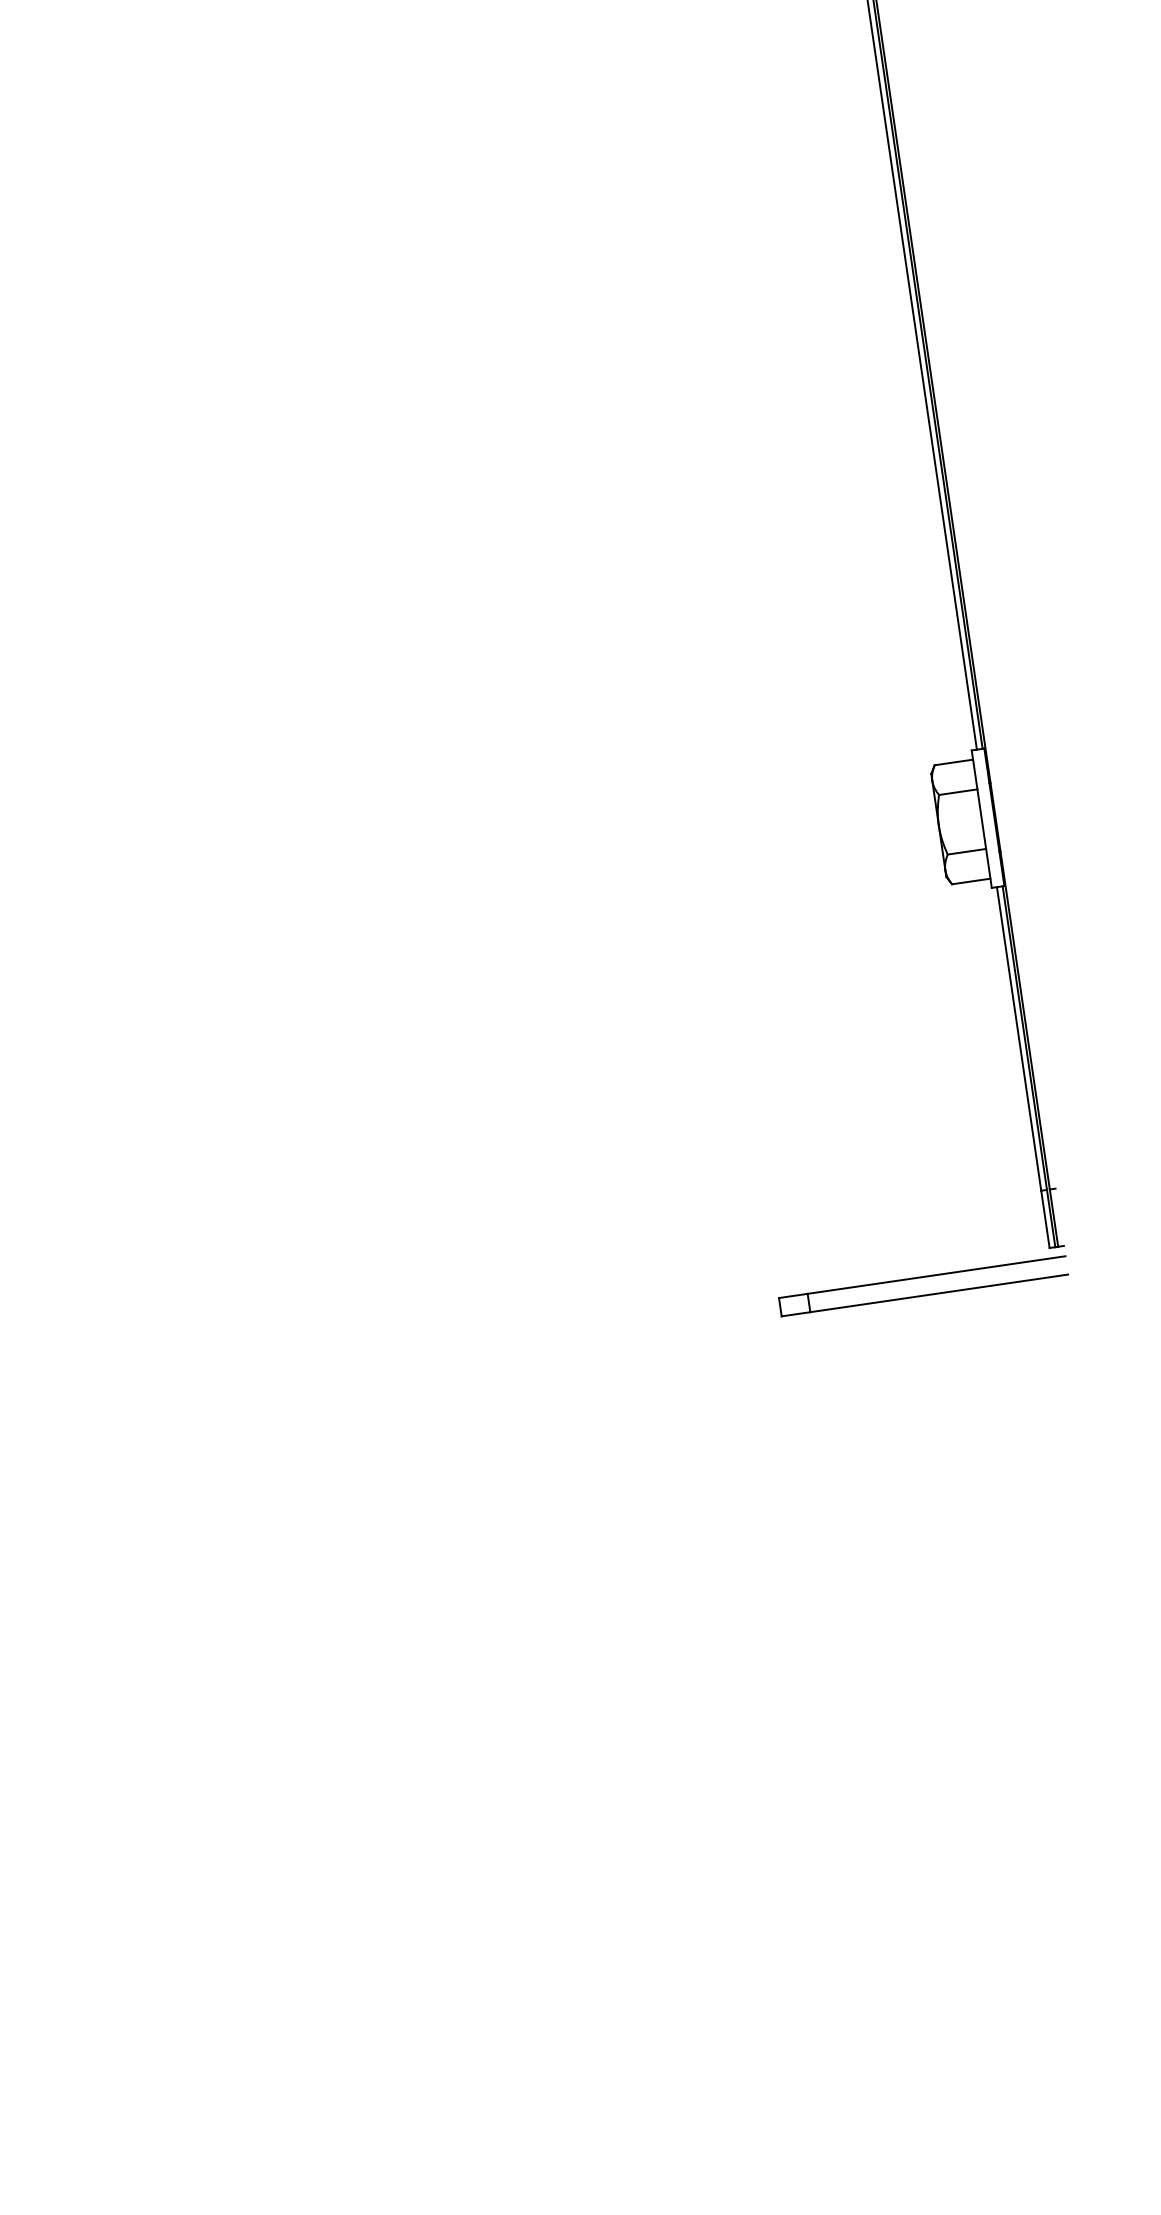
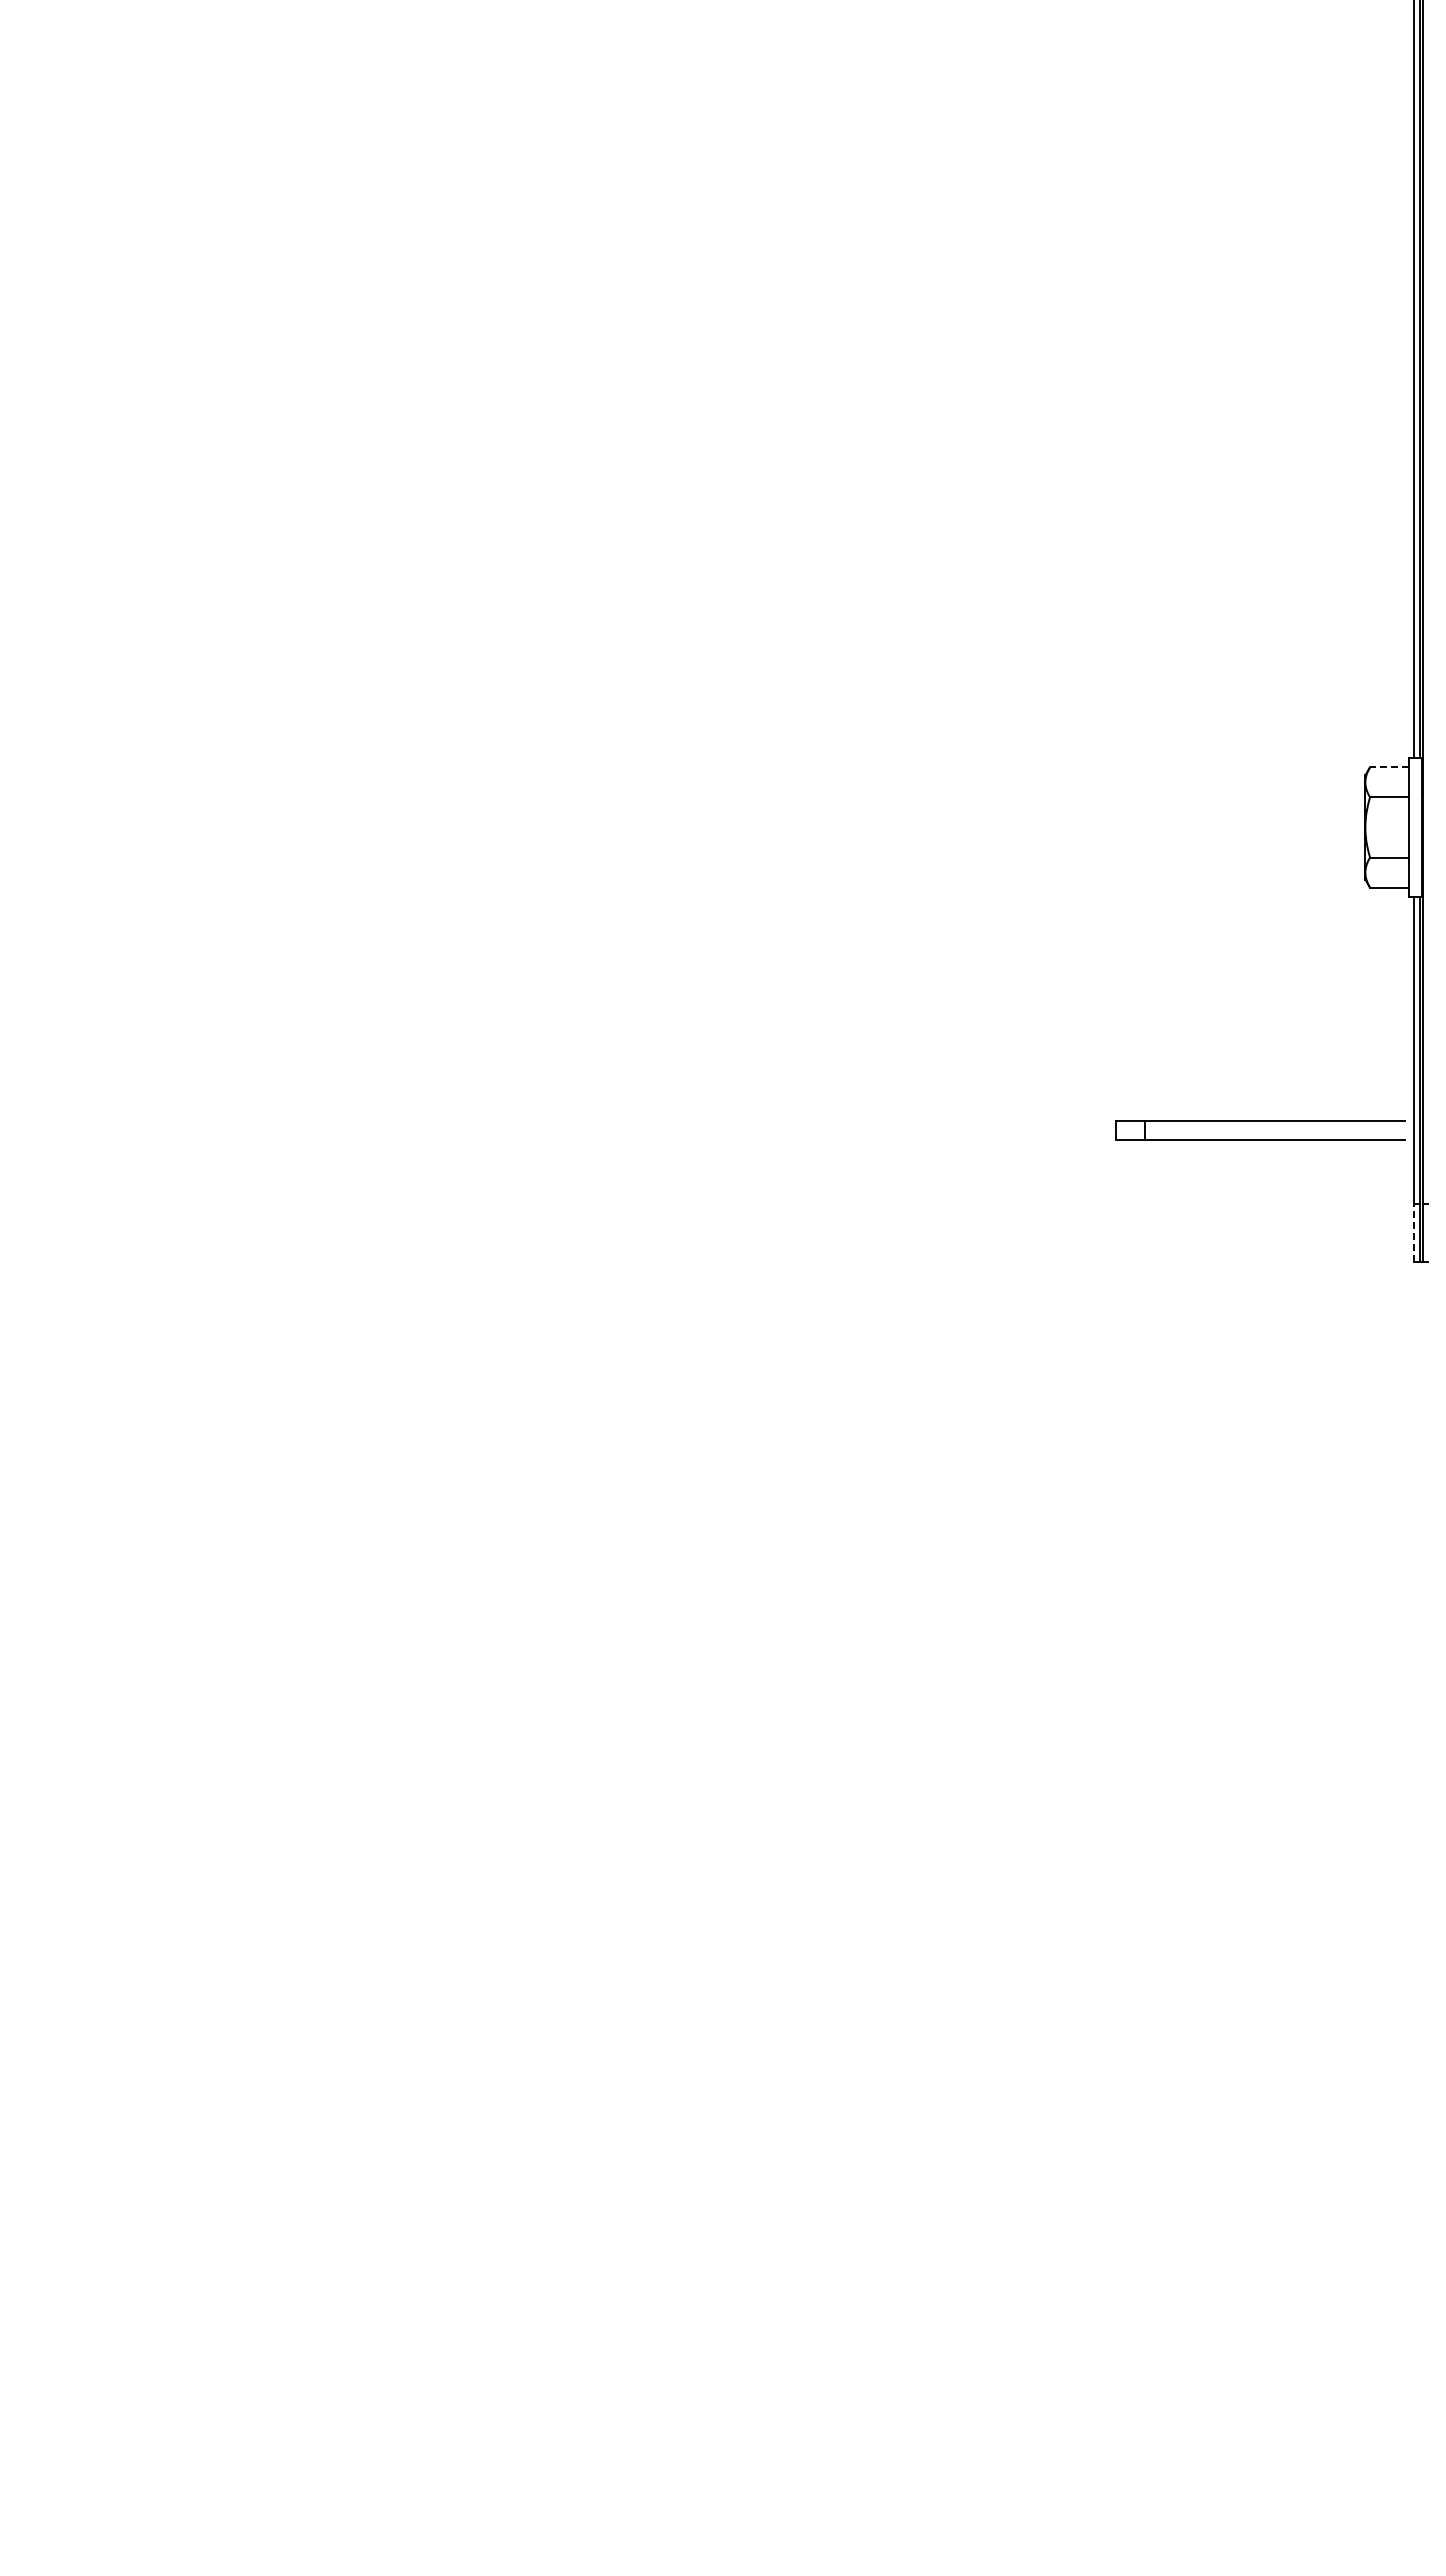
line: (953, 762) -> (1388, 767), solid -> dashed
line: (1045, 1219) -> (1414, 1232), solid -> dashed
part: (922, 1277) -> (1260, 1121), moved

